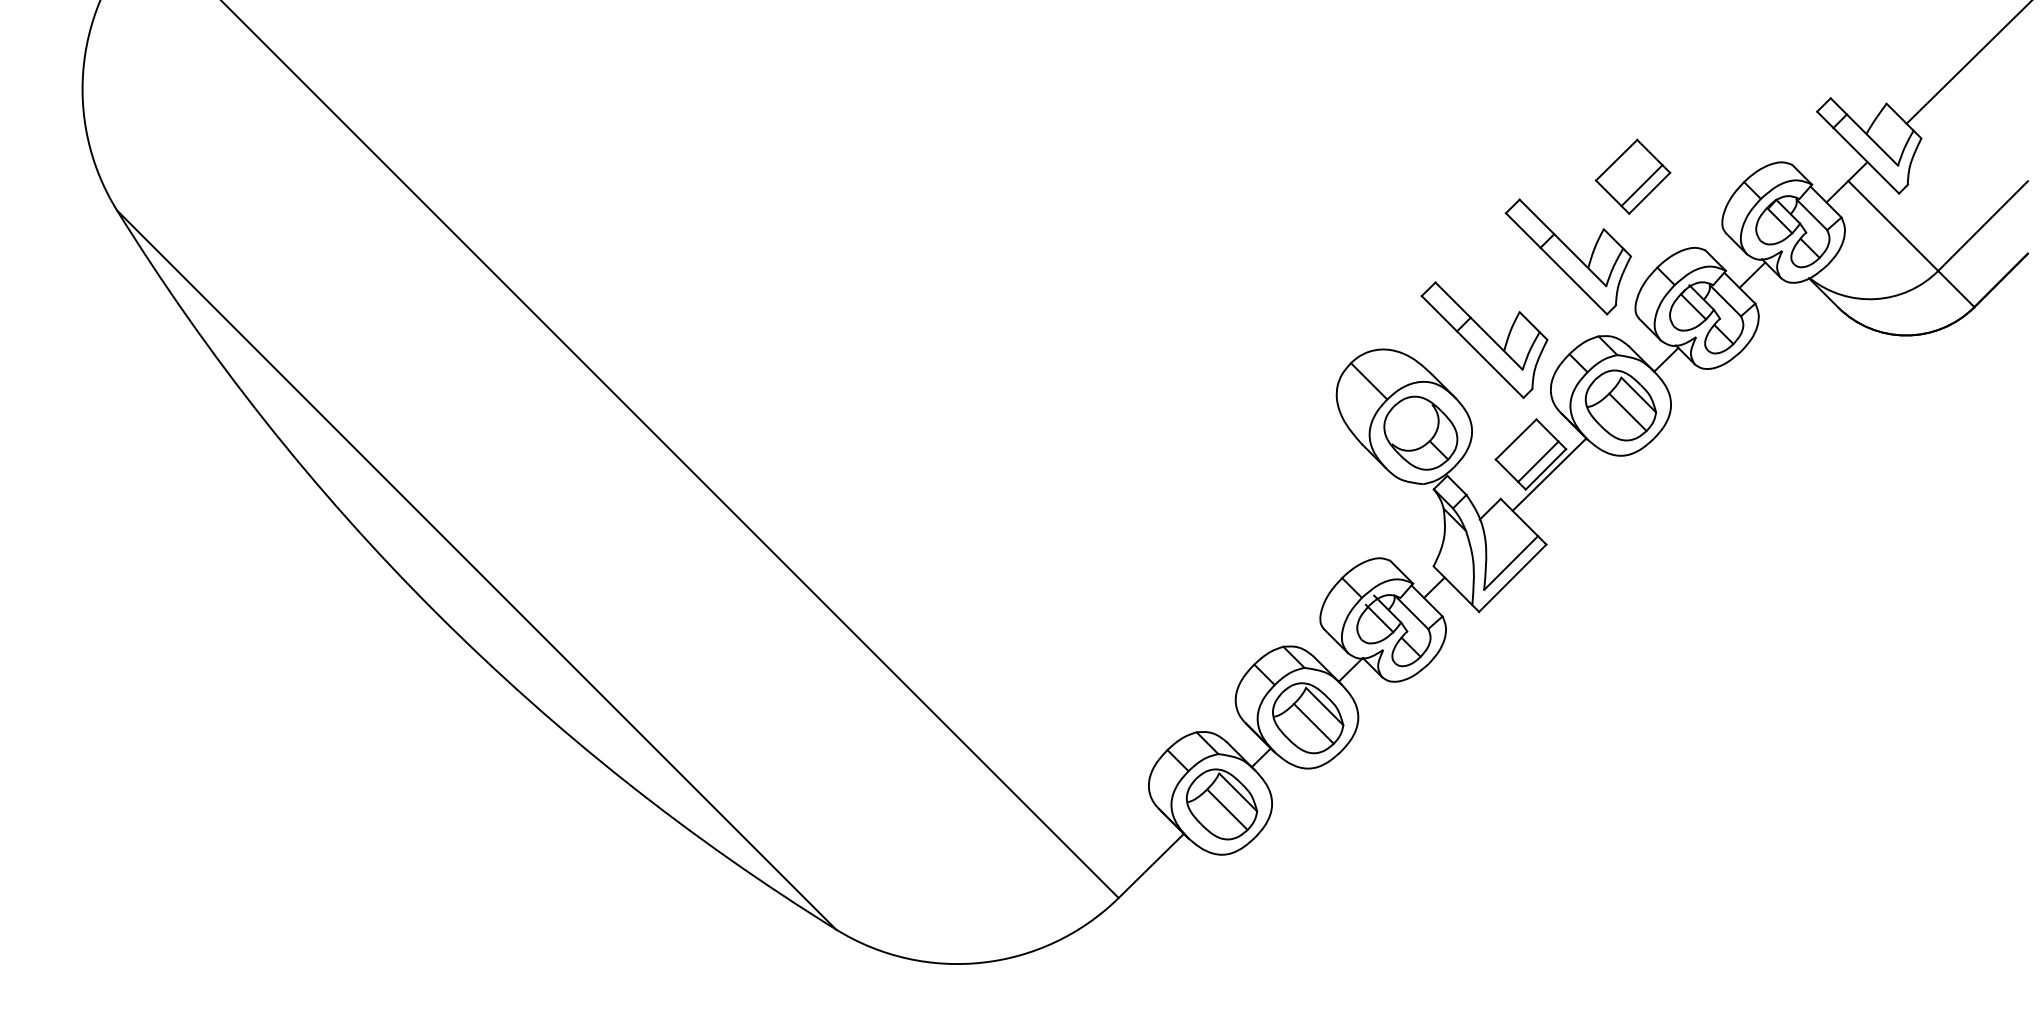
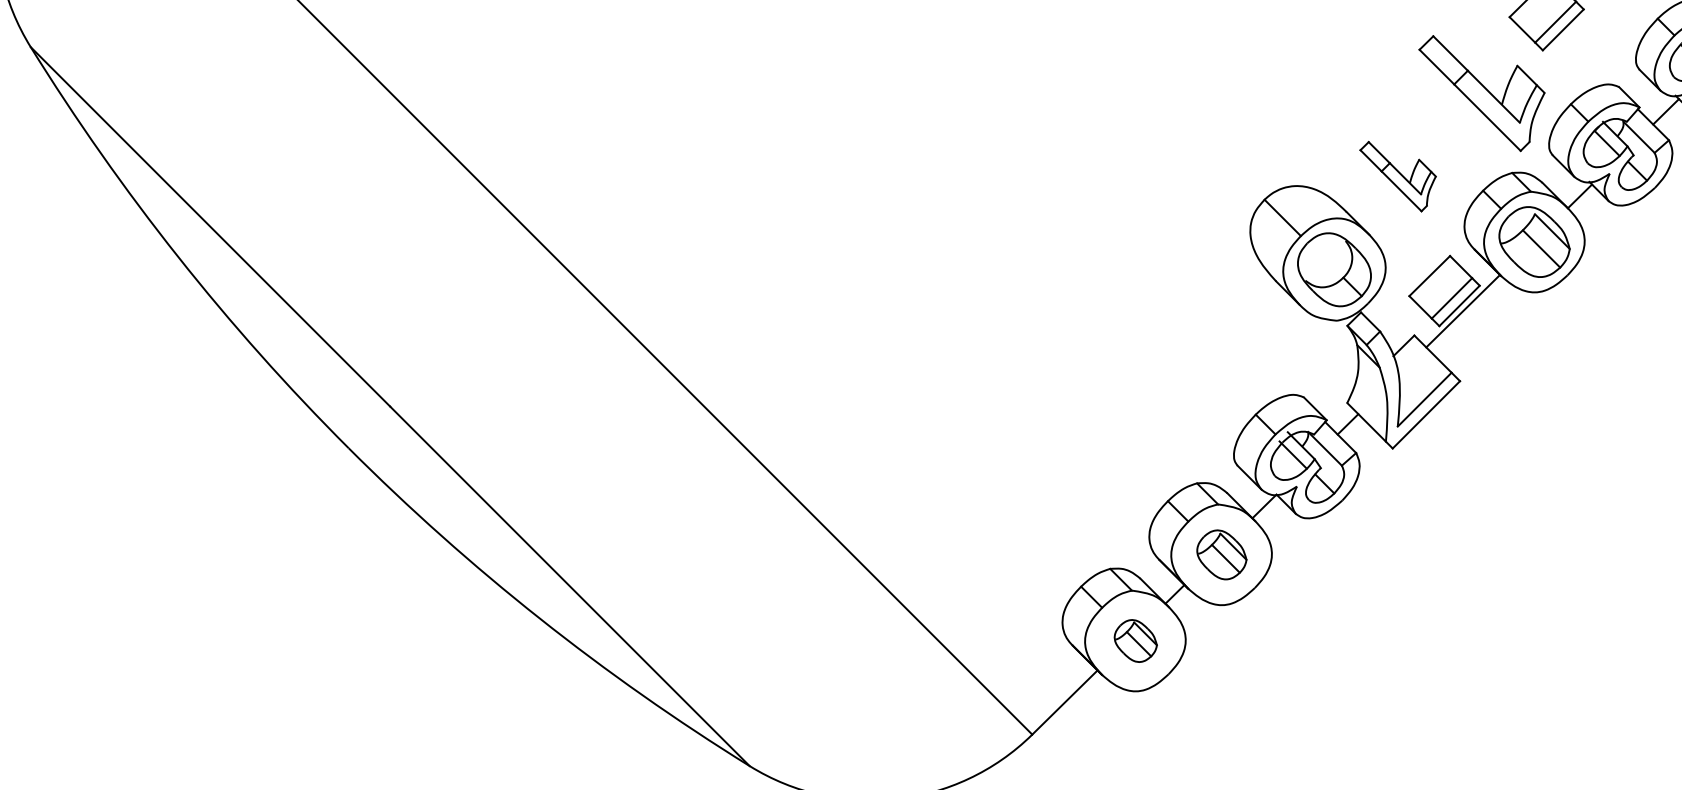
part: (1484, 339) -> (1398, 176), size x0.6
part: (1308, 718) -> (1222, 555), size x0.7
part: (1222, 804) -> (1136, 641), size x0.6

